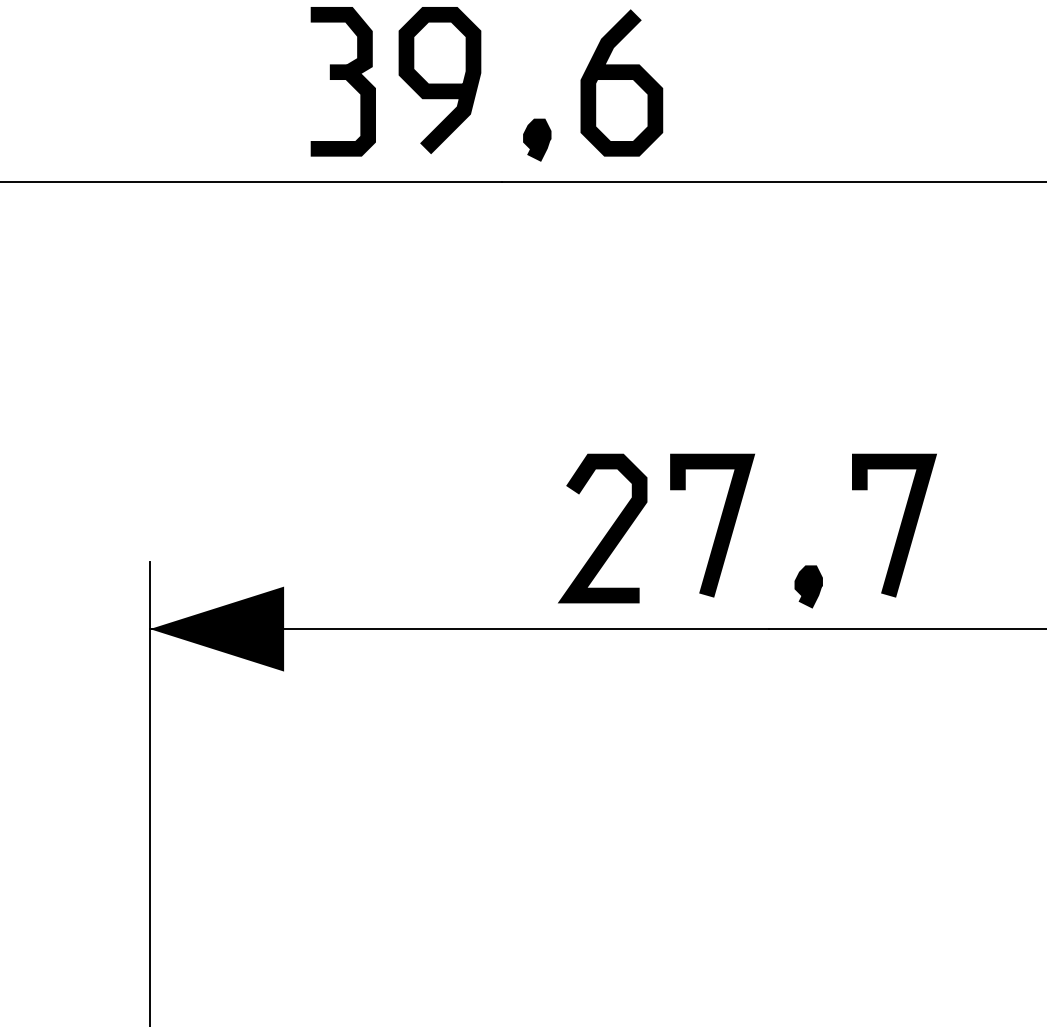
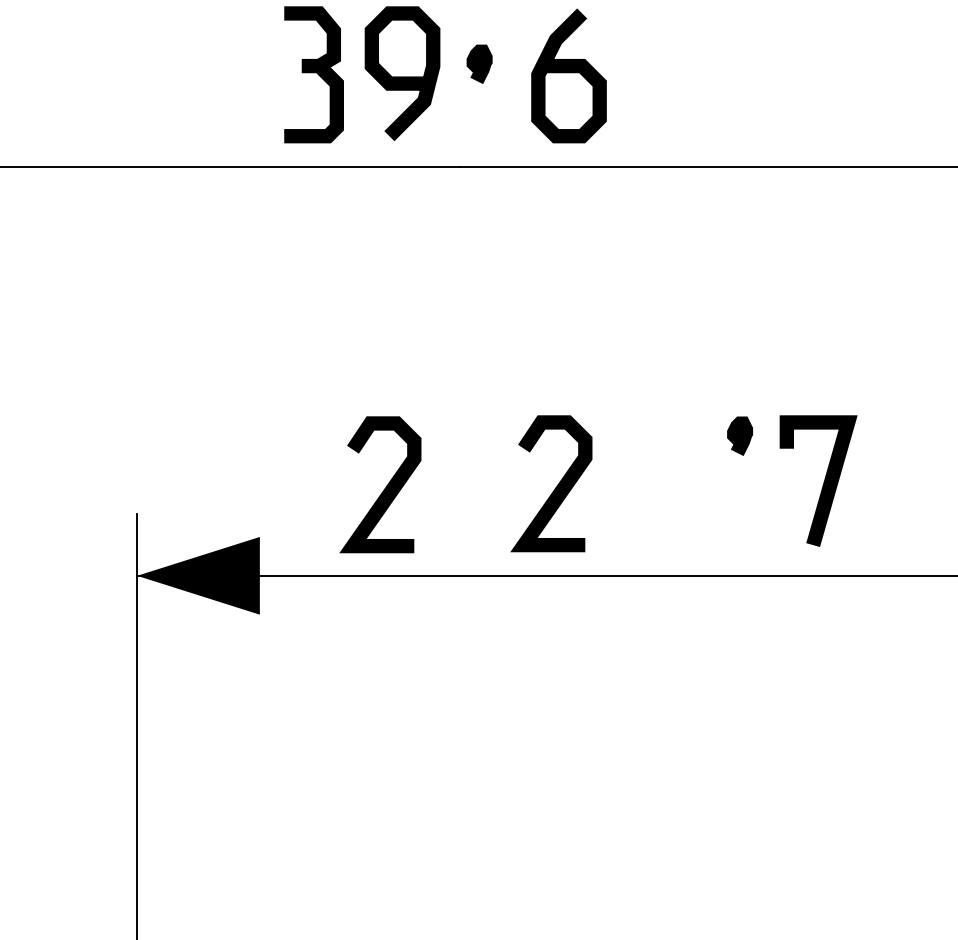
part: (537, 139) -> (479, 63), moved
line: (717, 528) -> (656, 483), removed
curve: (420, 533) -> (384, 488), added
part: (808, 586) -> (739, 435), moved

